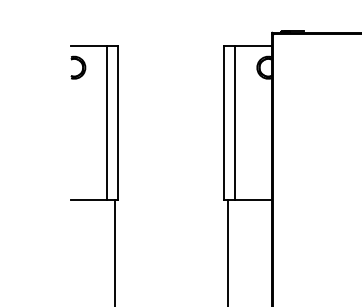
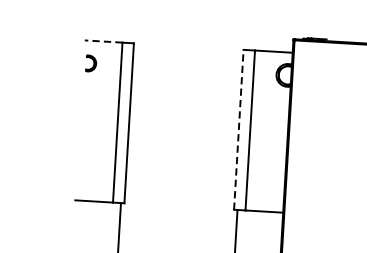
line: (88, 45) -> (102, 41), solid -> dashed
part: (78, 67) -> (91, 63), size x0.7
line: (224, 122) -> (239, 129), solid -> dashed

